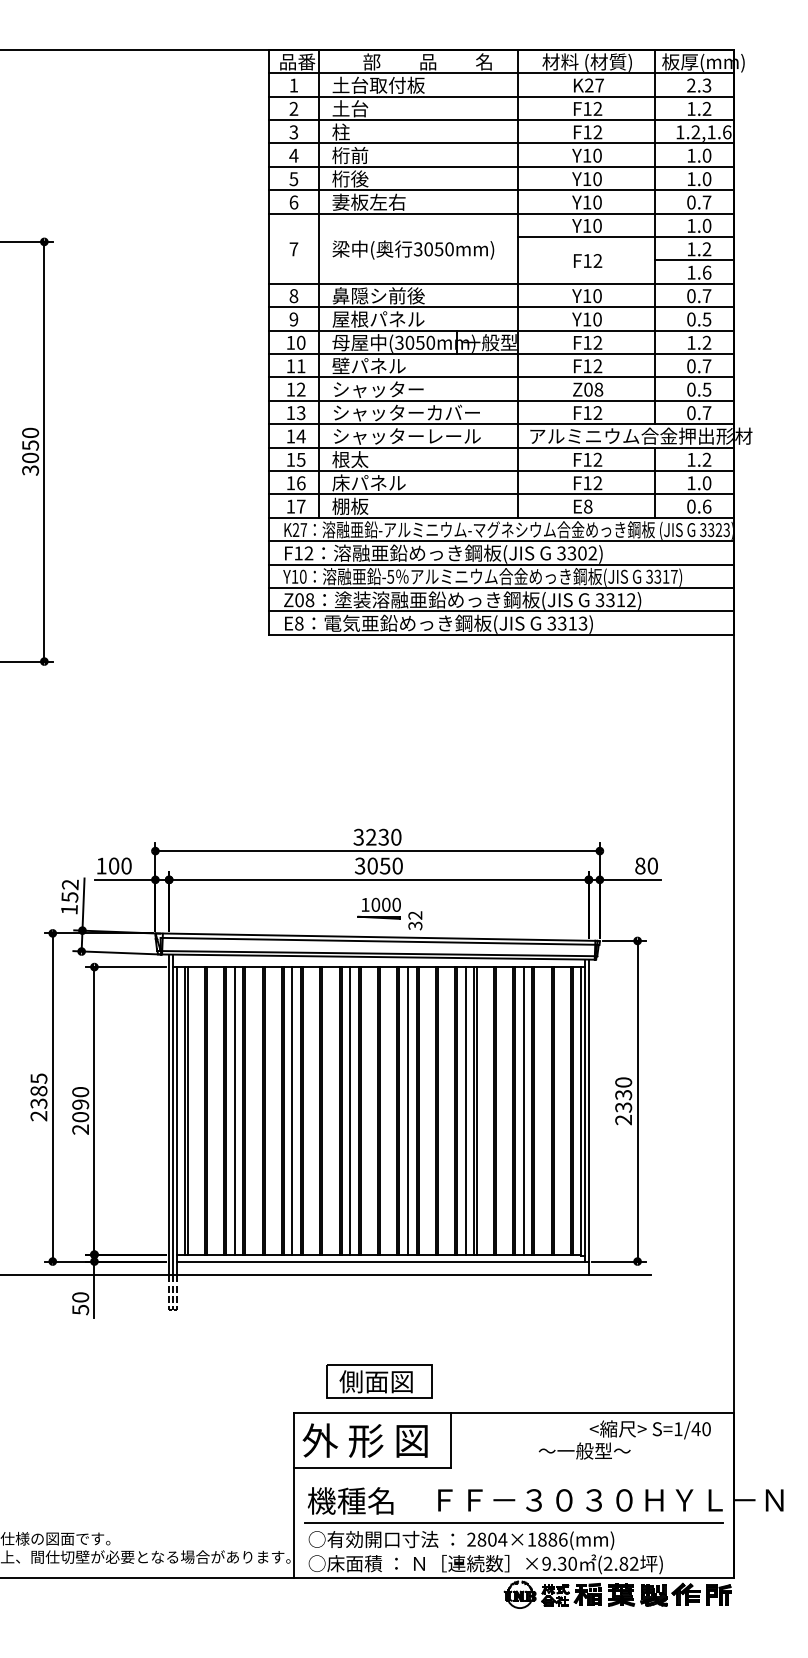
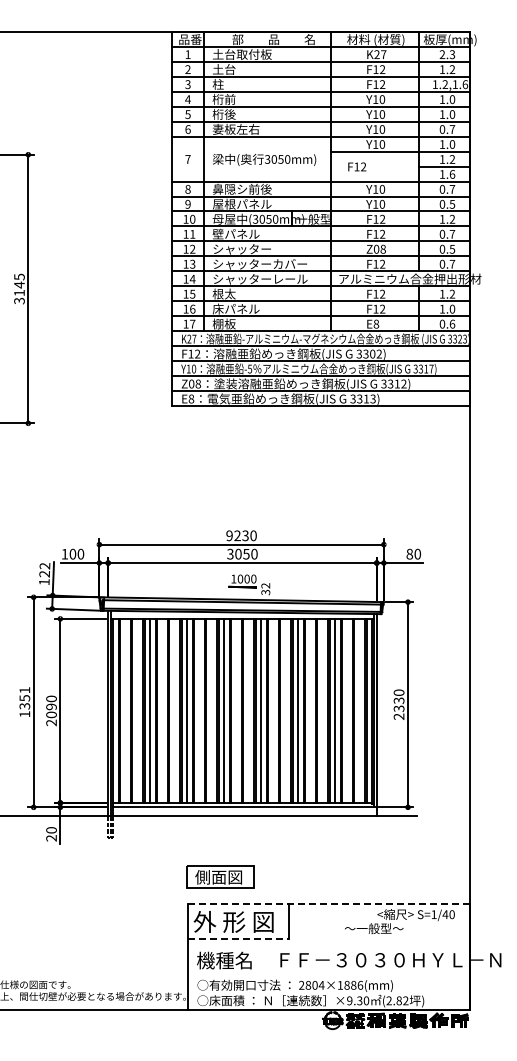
text: (588, 260) -> (357, 166), moved
text: (30, 444) -> (19, 284), 3050 -> 3145
text: (358, 836) -> (229, 535), 3230 -> 9230
text: (69, 897) -> (44, 574), 152 -> 122
text: (38, 1097) -> (24, 702), 2385 -> 1351
text: (80, 1310) -> (51, 838), 50 -> 20
part: (379, 1380) -> (220, 876), moved
line: (513, 1413) -> (328, 904), solid -> dashed
line: (372, 1468) -> (238, 939), solid -> dashed
line: (513, 1522) -> (328, 974), removed

